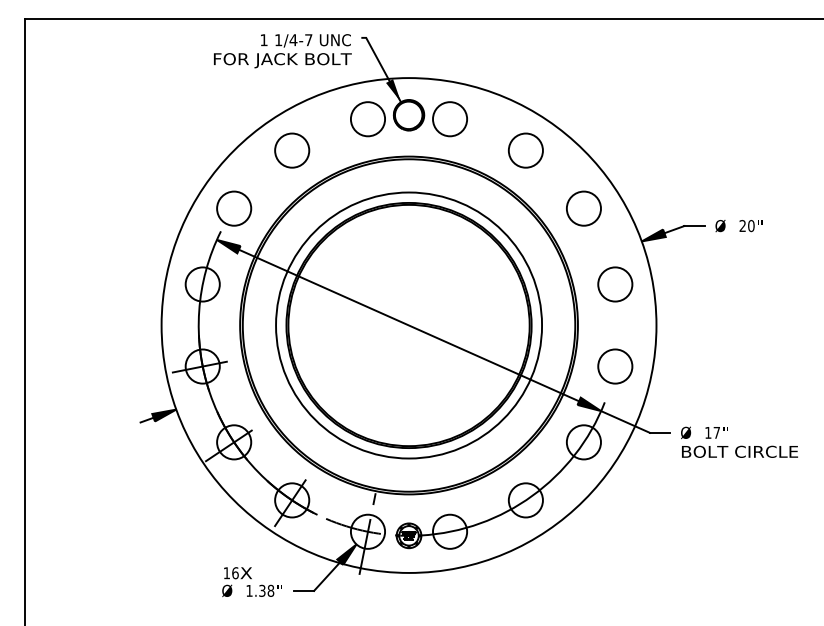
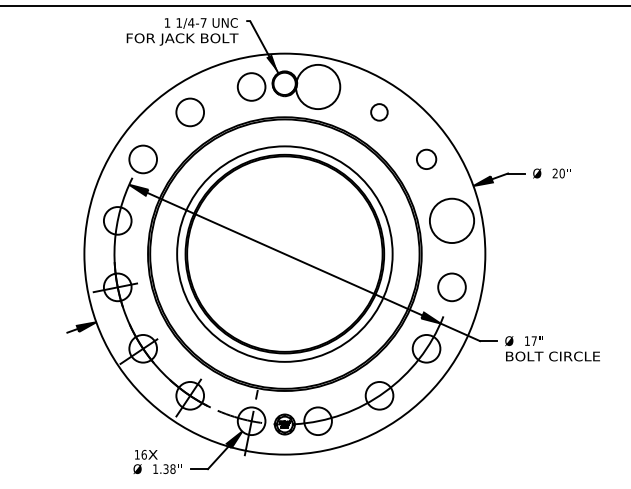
circle: (450, 119) -> (318, 87), size x1.6
circle: (525, 150) -> (379, 112), size x0.6
circle: (583, 208) -> (426, 159), size x0.7
circle: (615, 284) -> (452, 220), size x1.6

